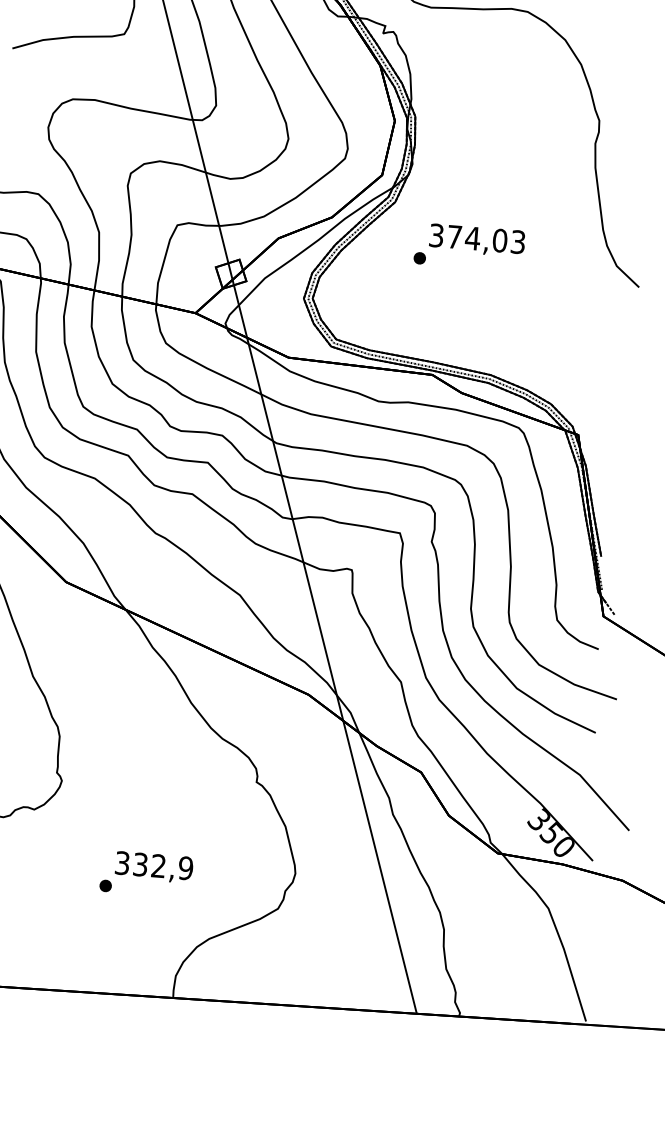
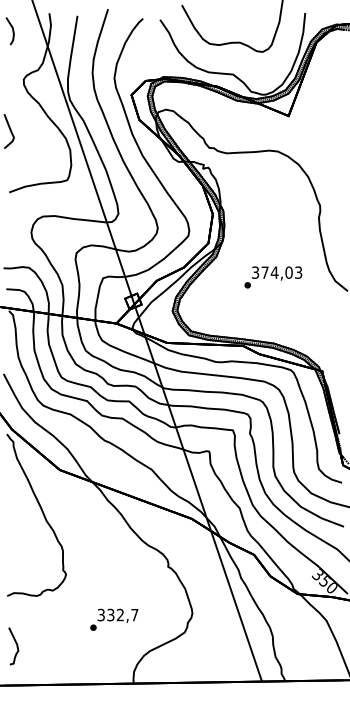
text: (469, 247) -> (273, 277), moved
text: (185, 867) -> (134, 614), 332,9 -> 332,7

